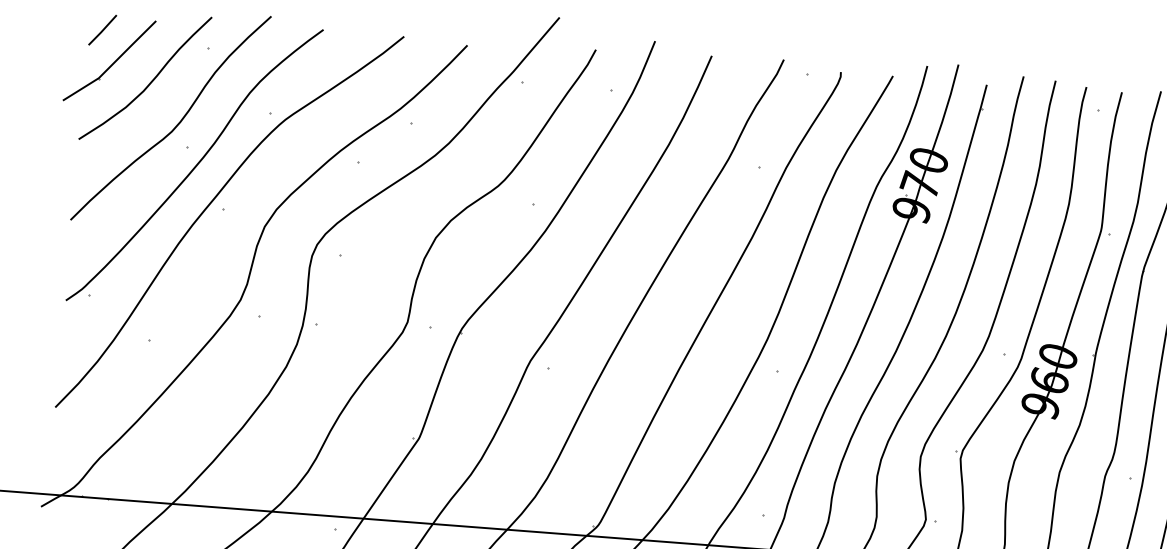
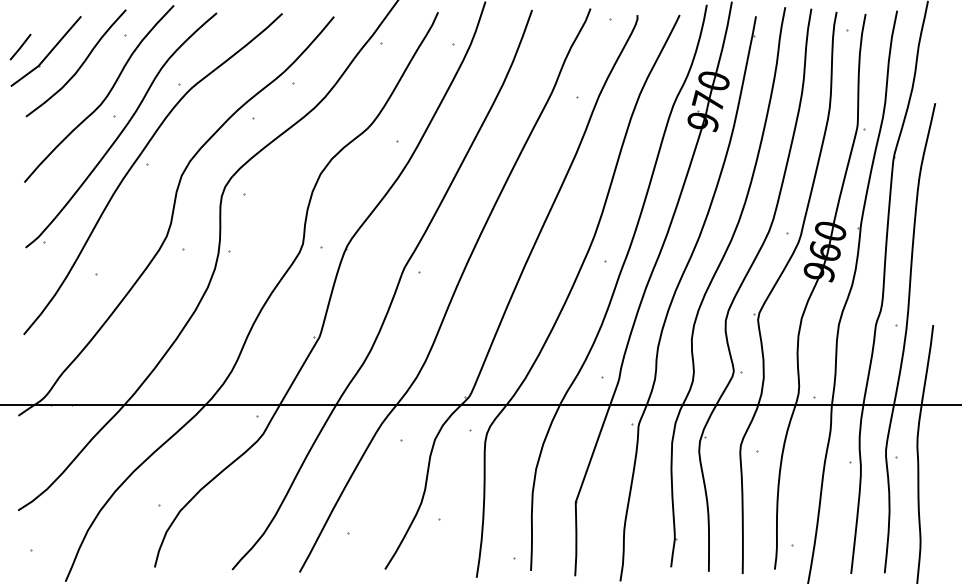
line: (102, 29) -> (20, 46), moved

